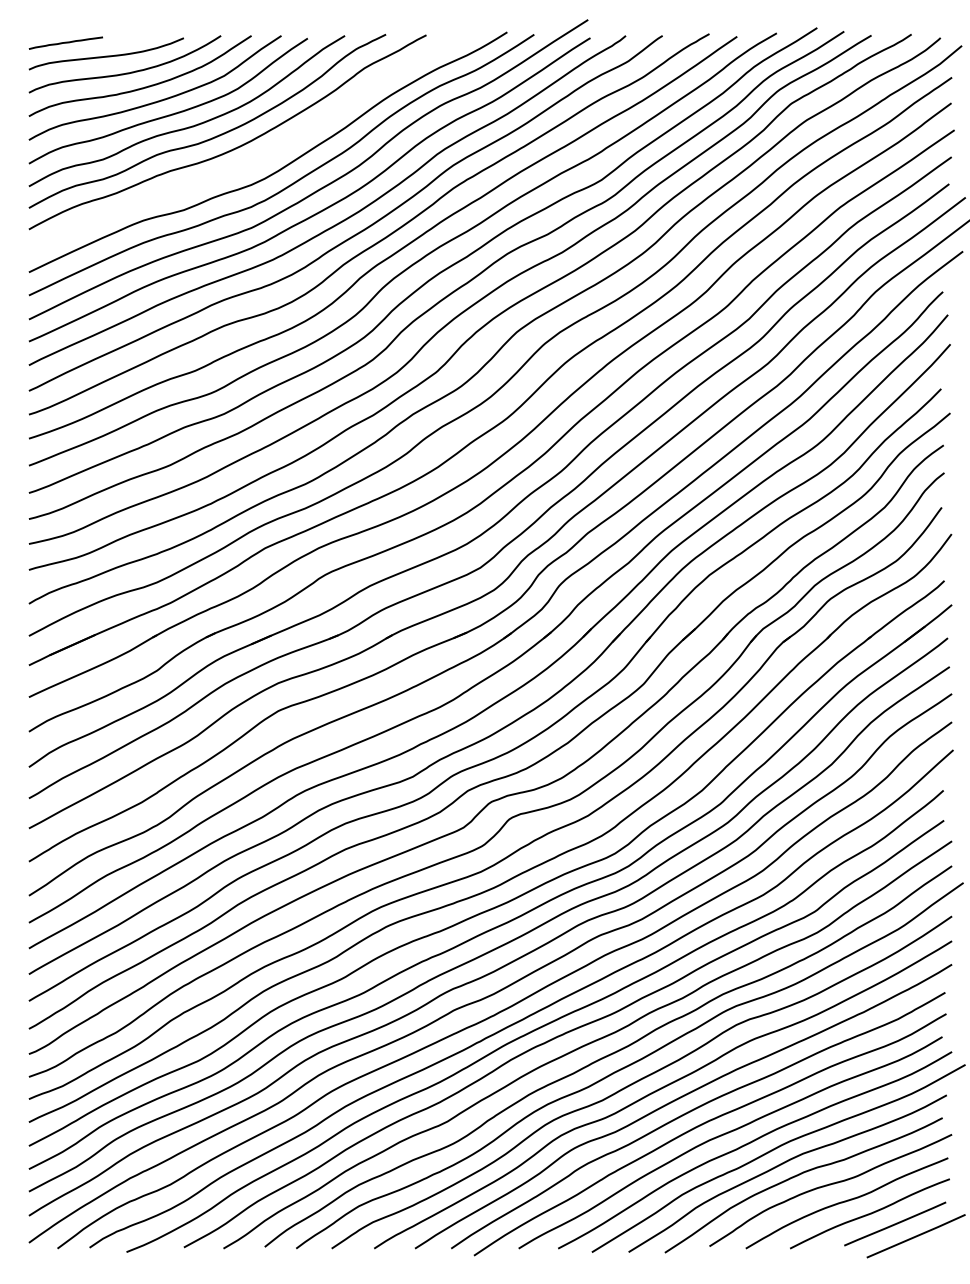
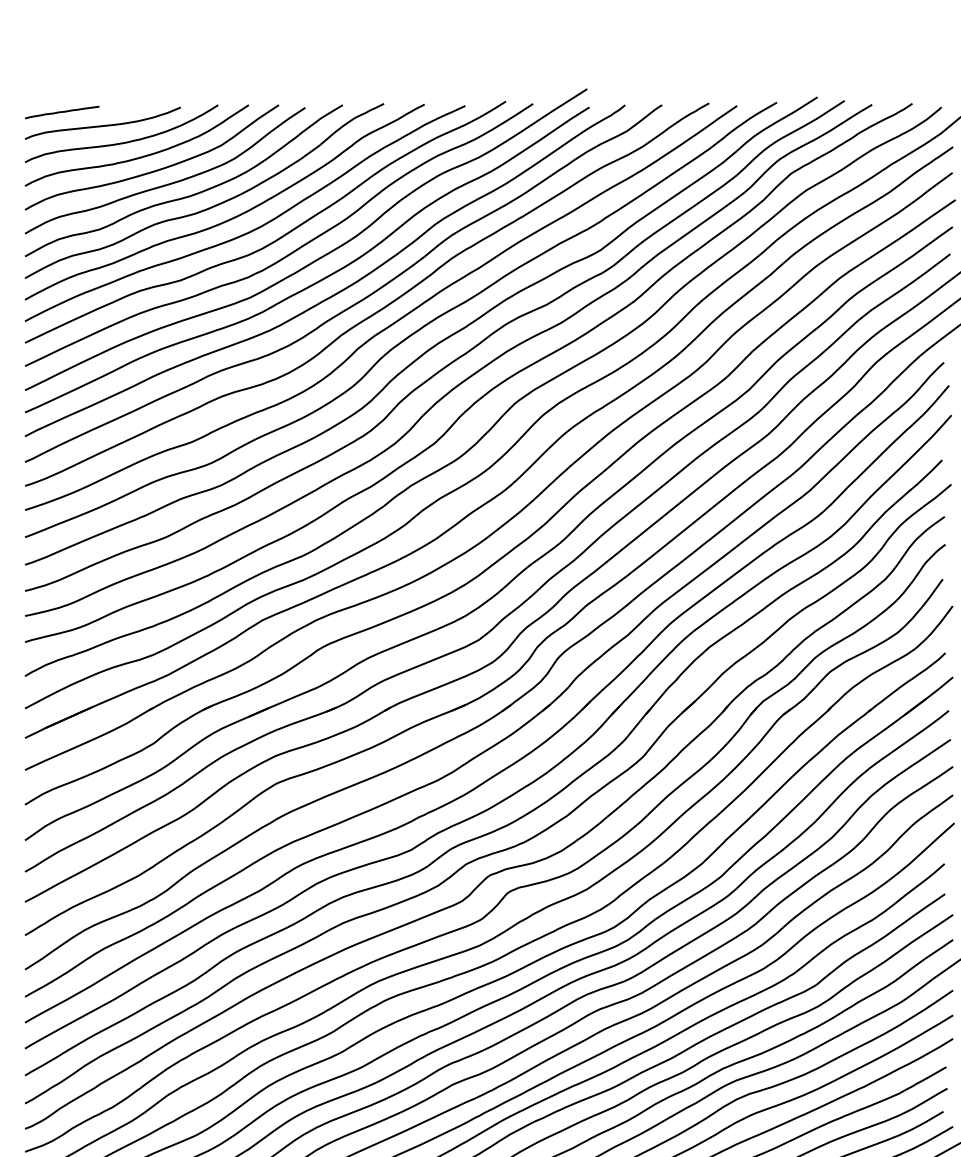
curve: (255, 159) -> (252, 229), added

